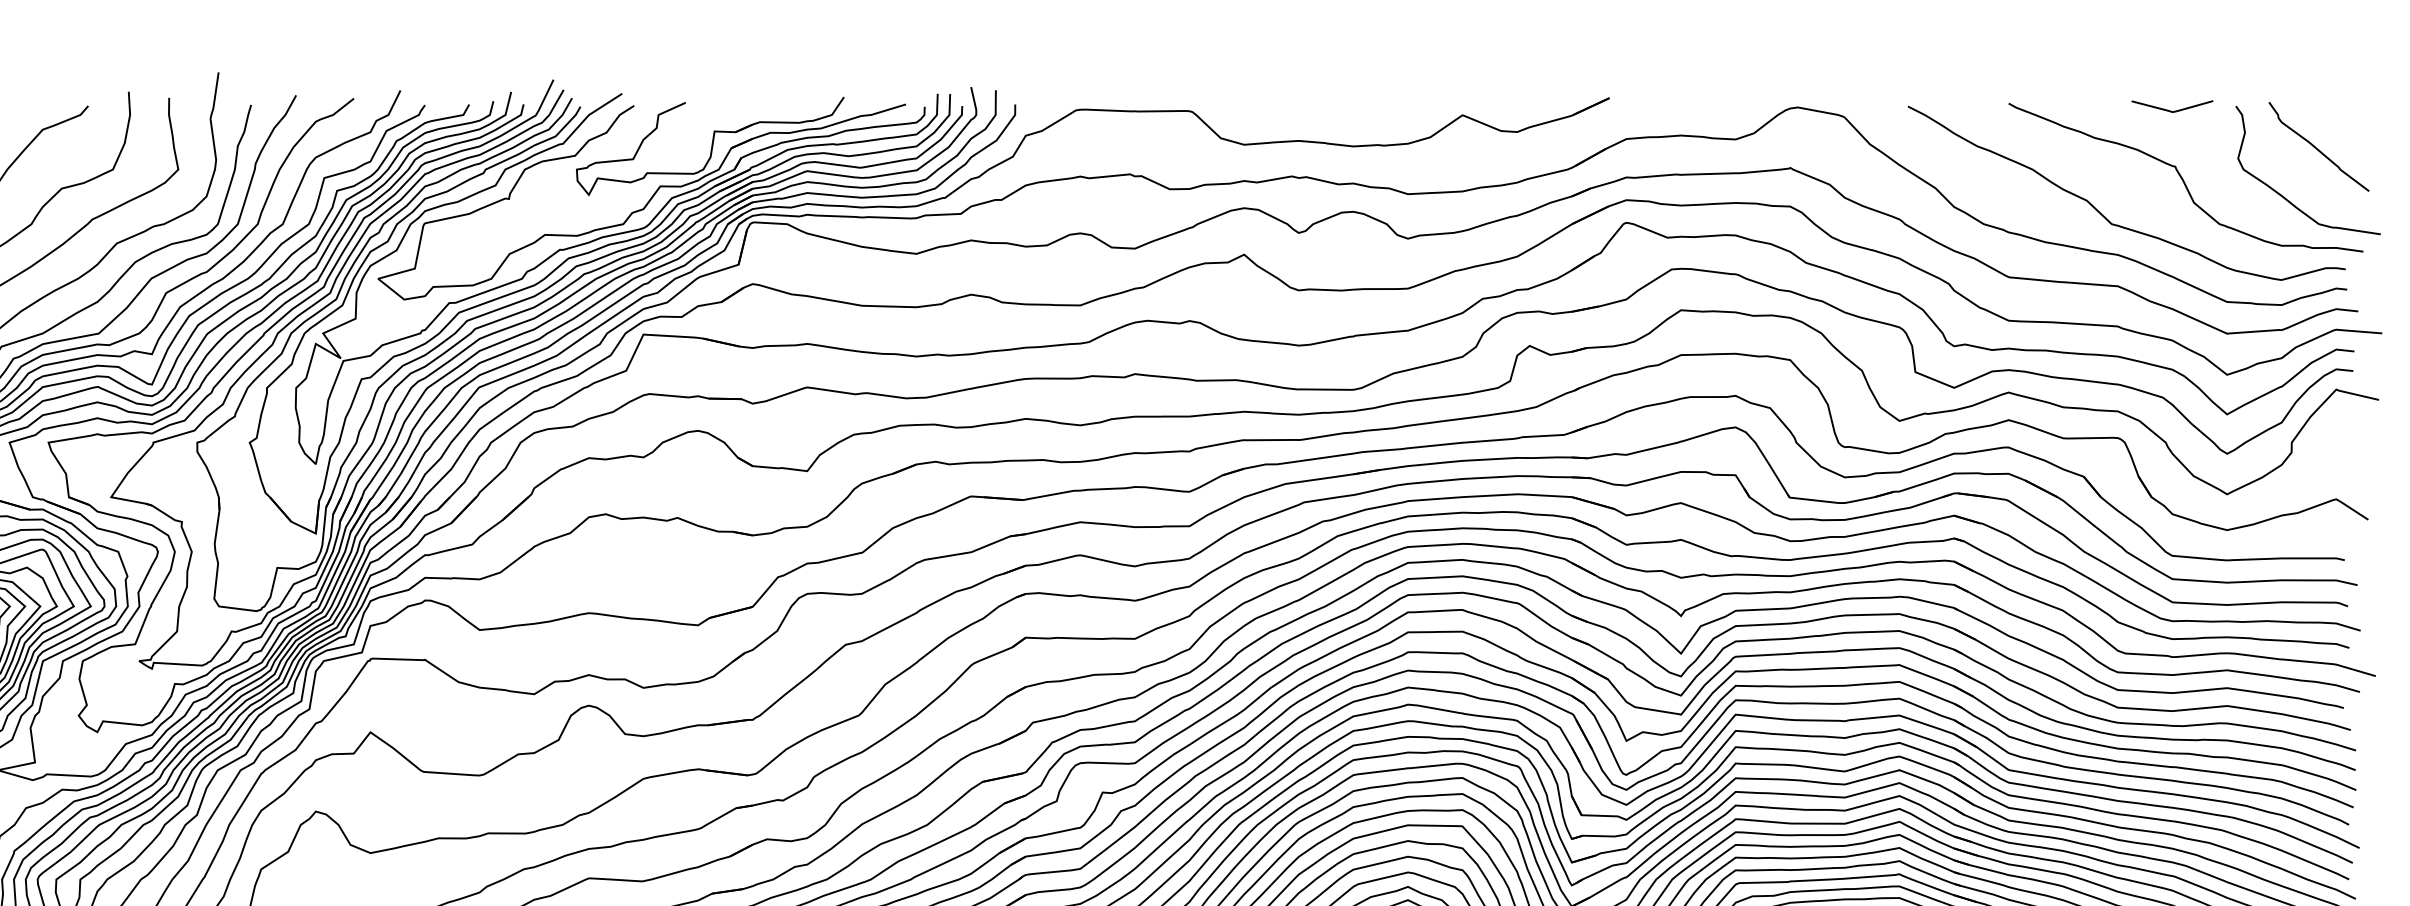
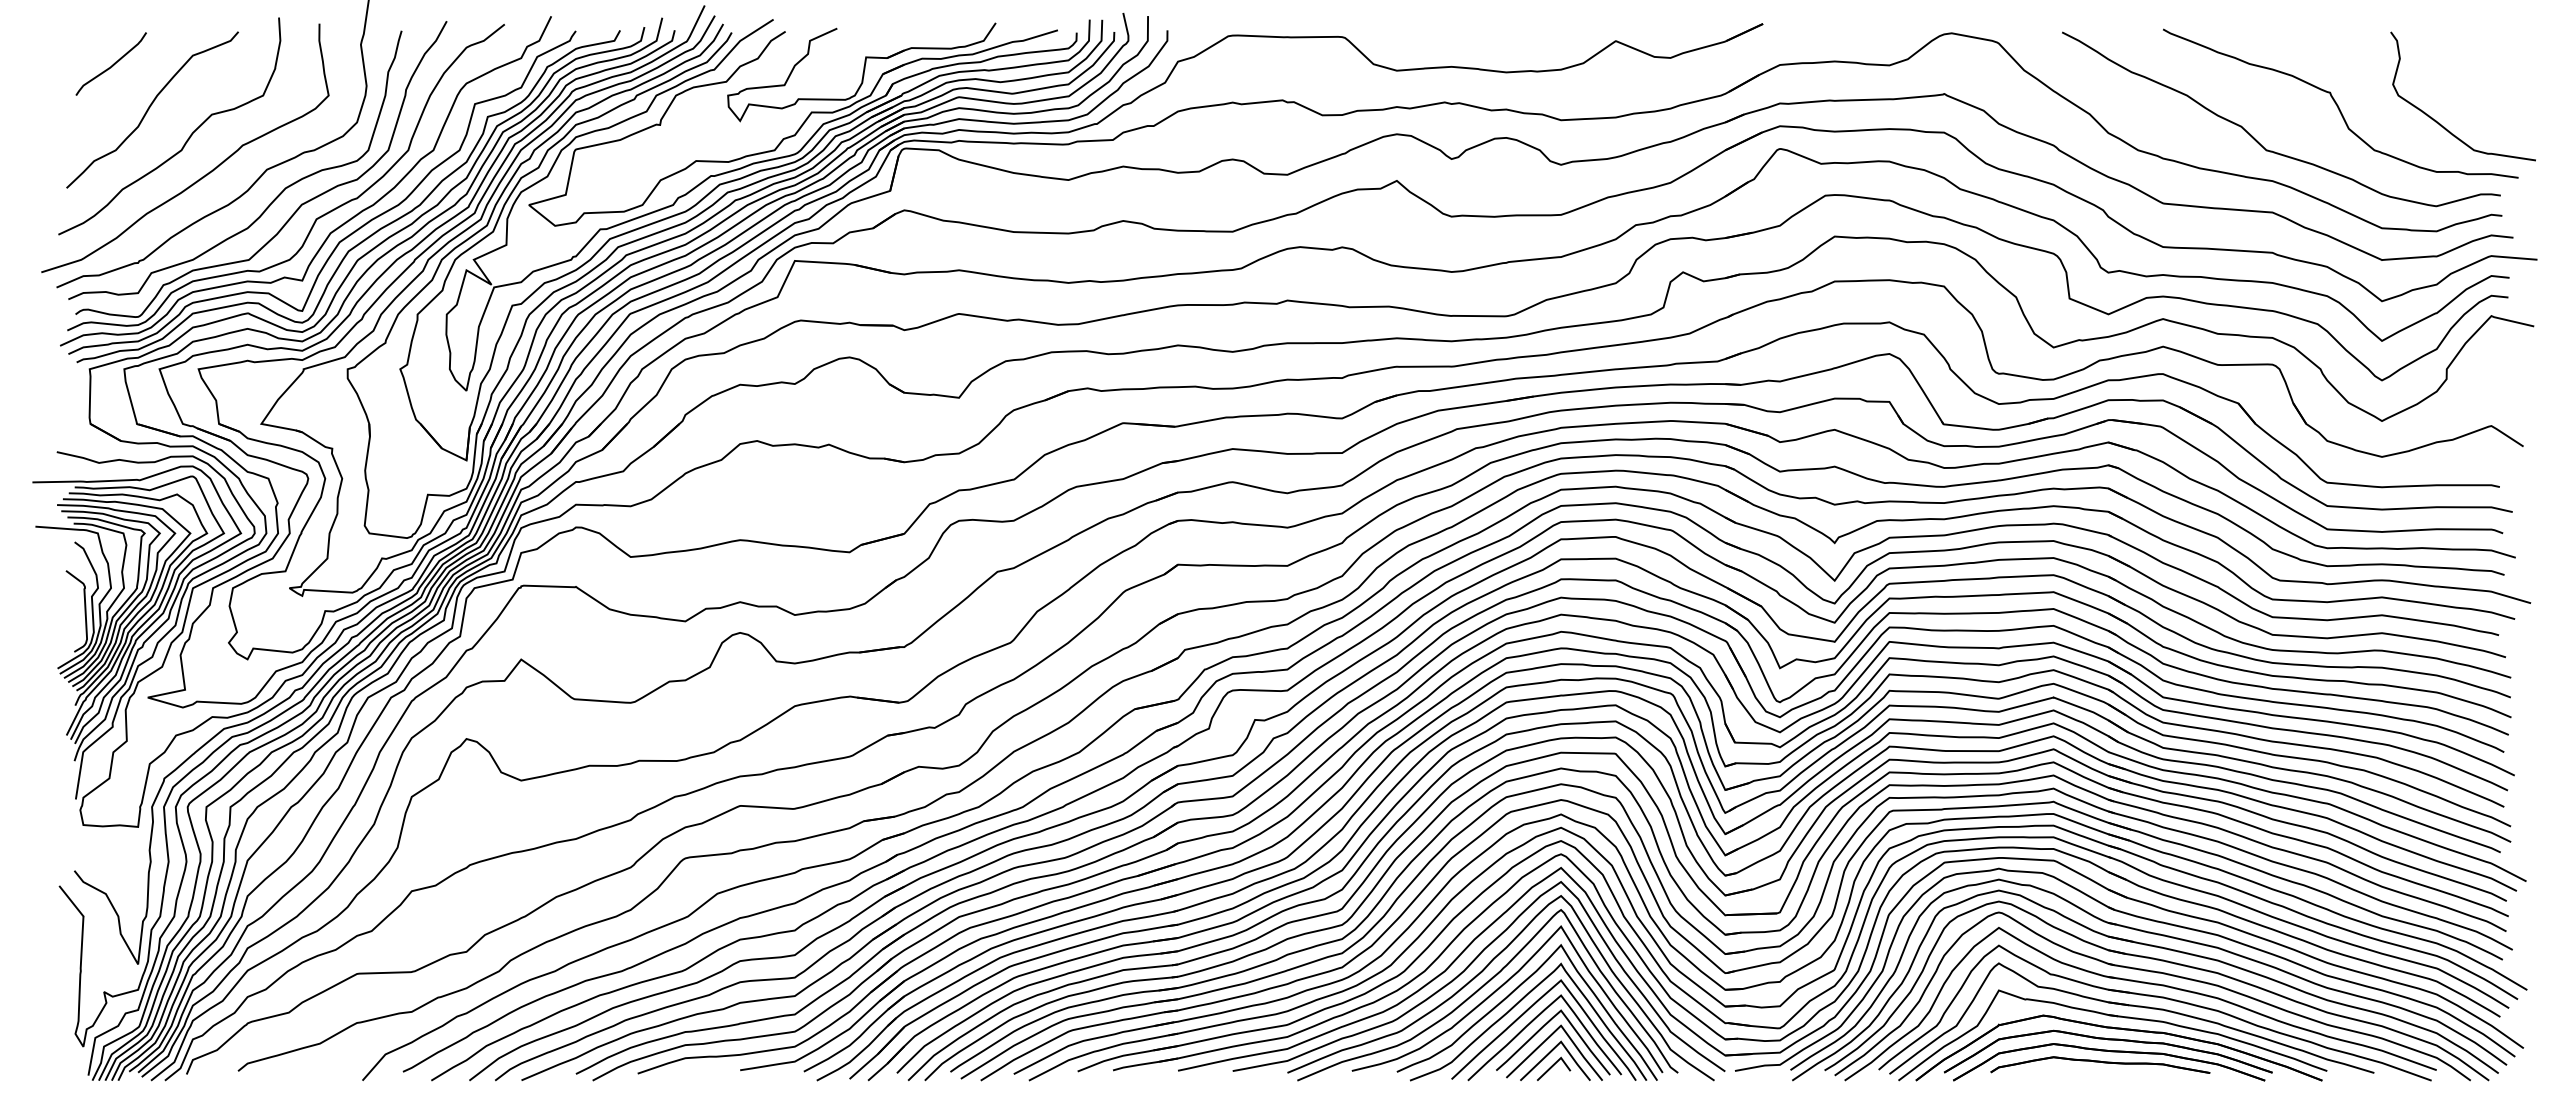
line: (2171, 110) -> (2326, 36), removed
curve: (2318, 148) -> (2473, 74), removed

